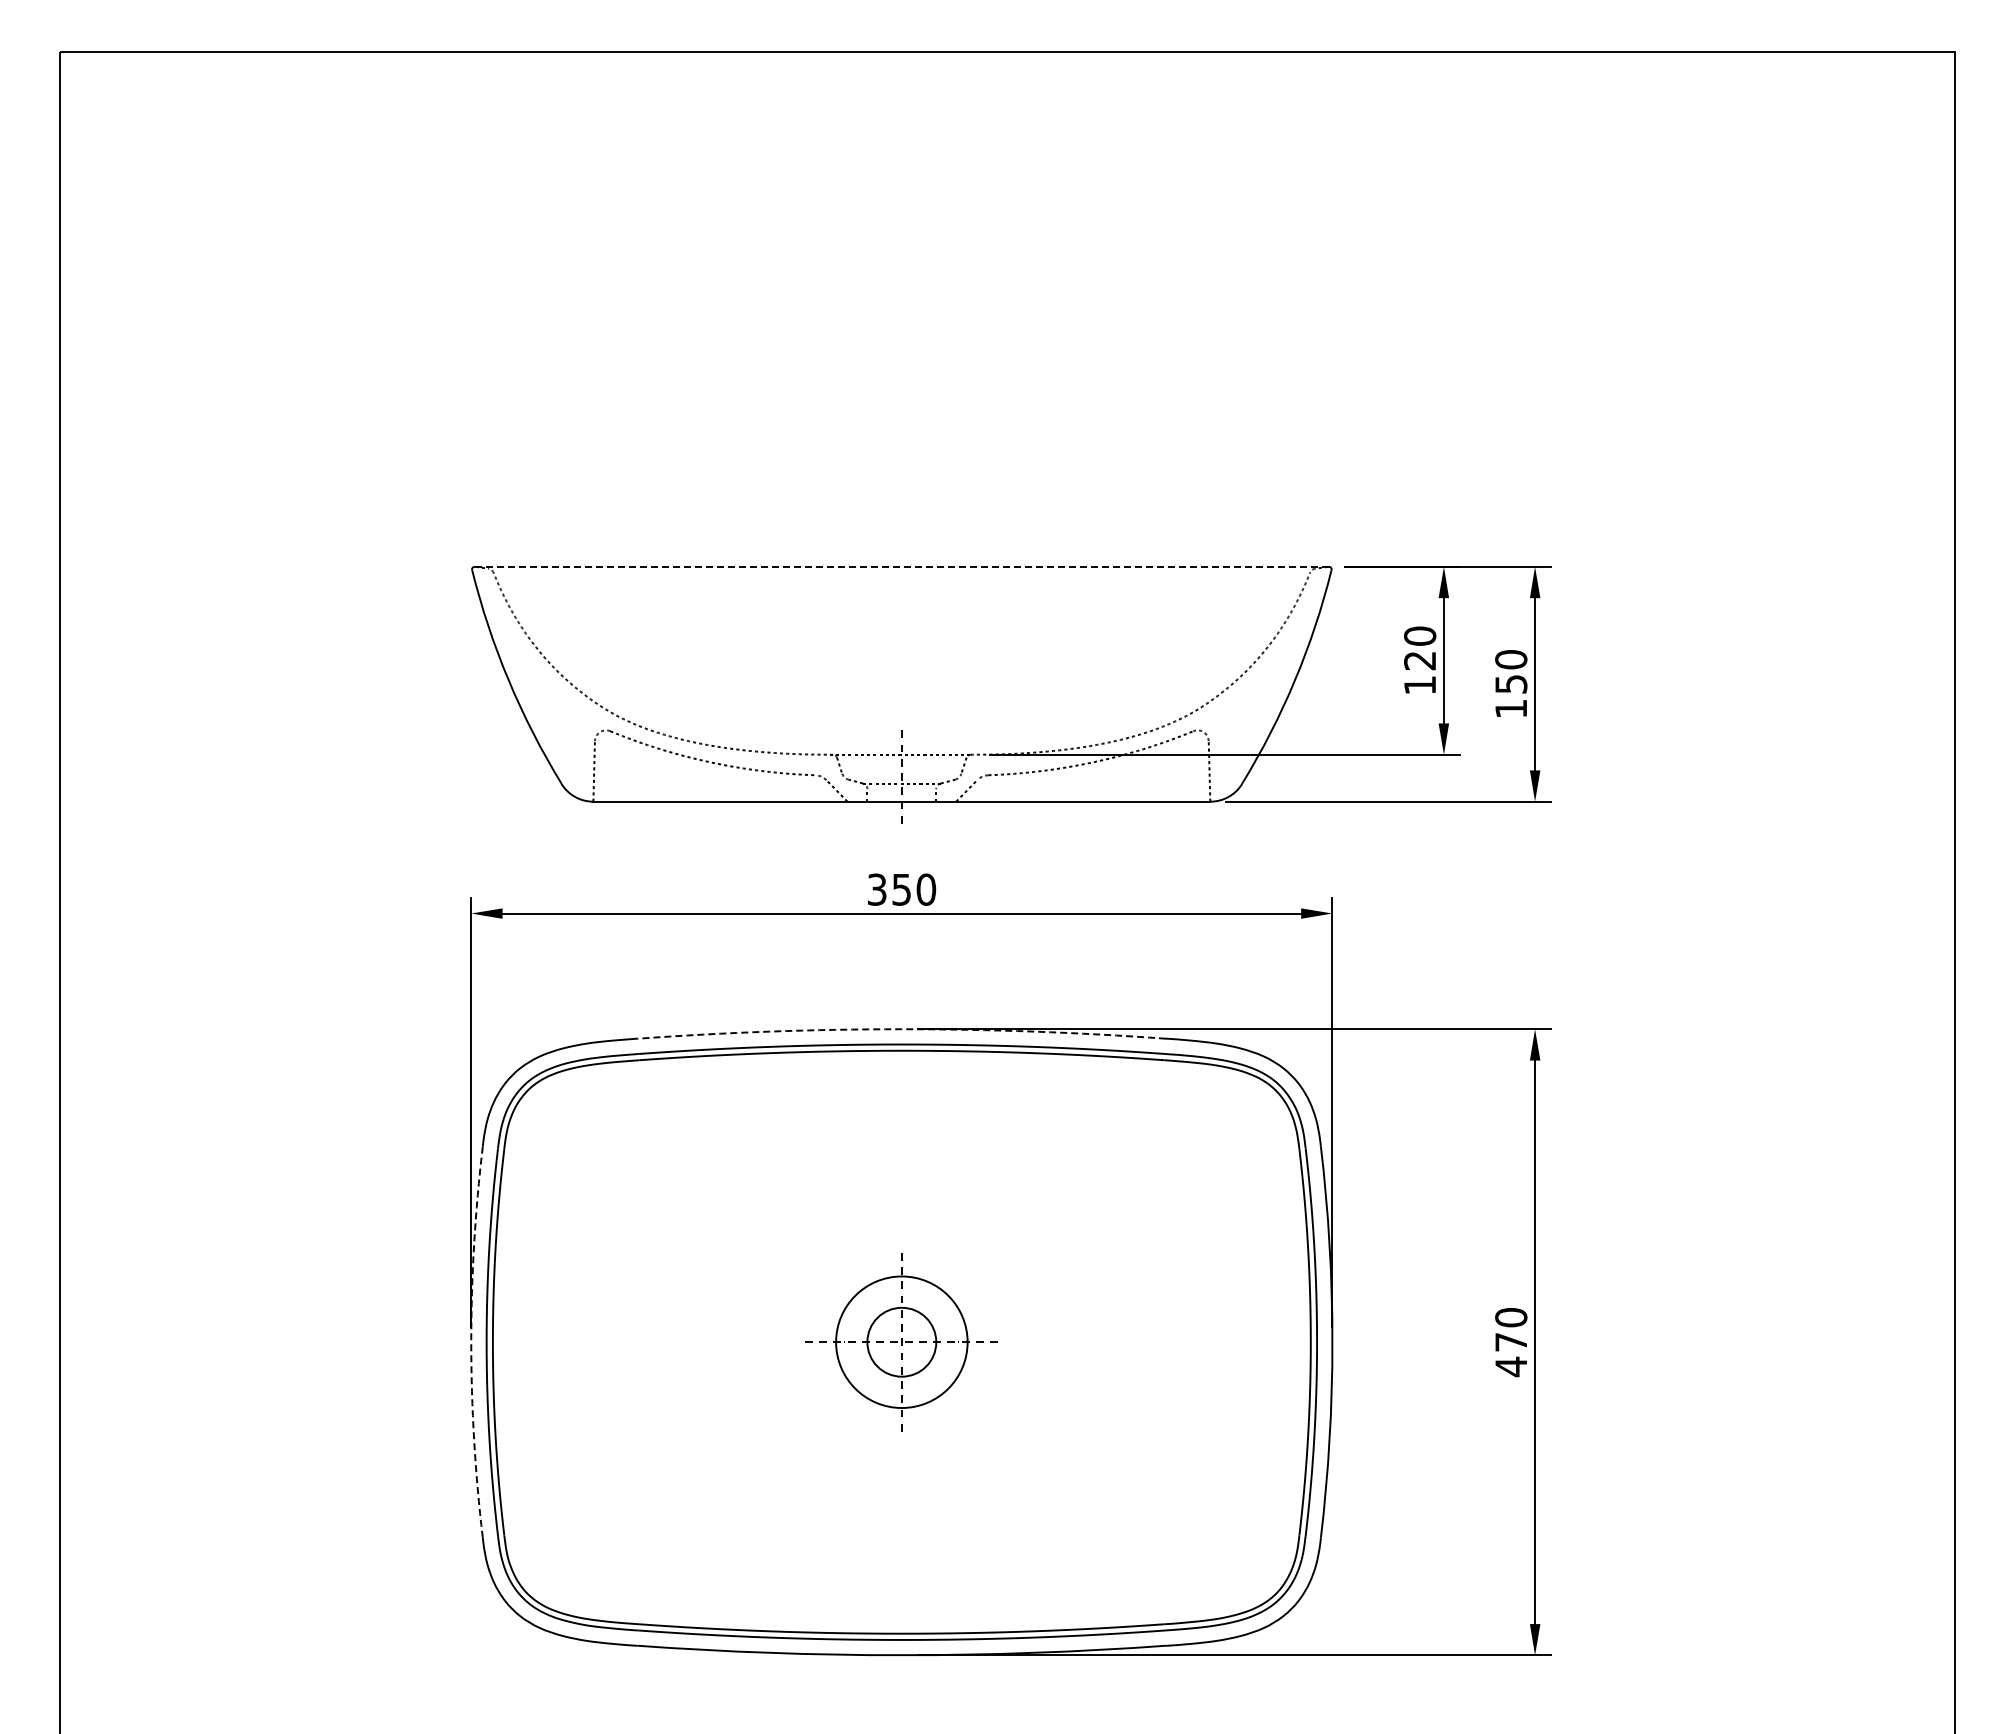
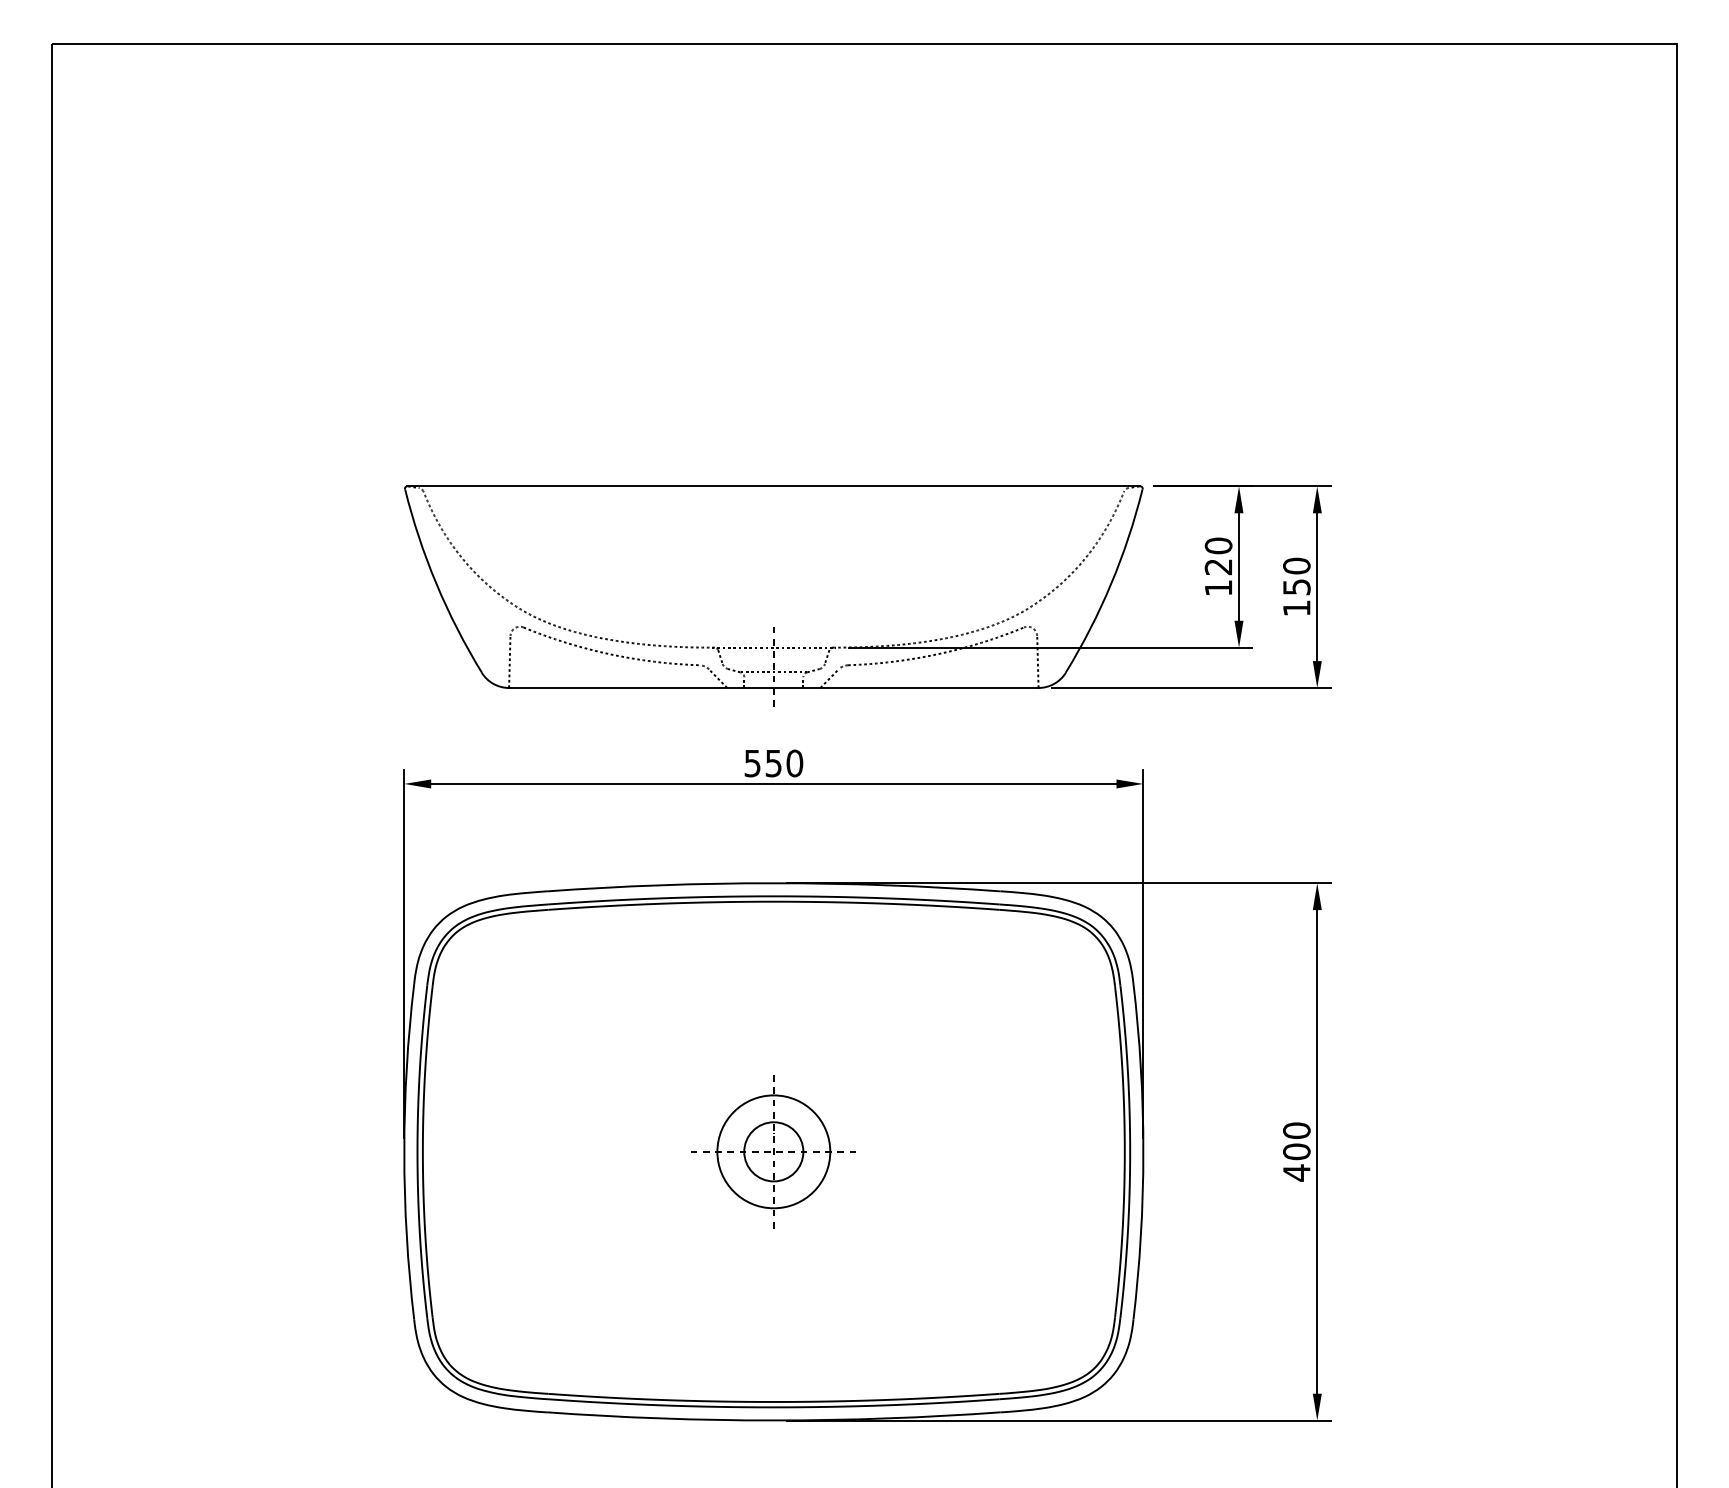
line: (901, 566) -> (773, 486), dashed -> solid
text: (877, 889) -> (752, 763), 350 -> 550
arc: (901, 1029) -> (773, 883), dashed -> solid
text: (1511, 1341) -> (1297, 1151), 470 -> 400
arc: (471, 1342) -> (404, 1152), dashed -> solid

